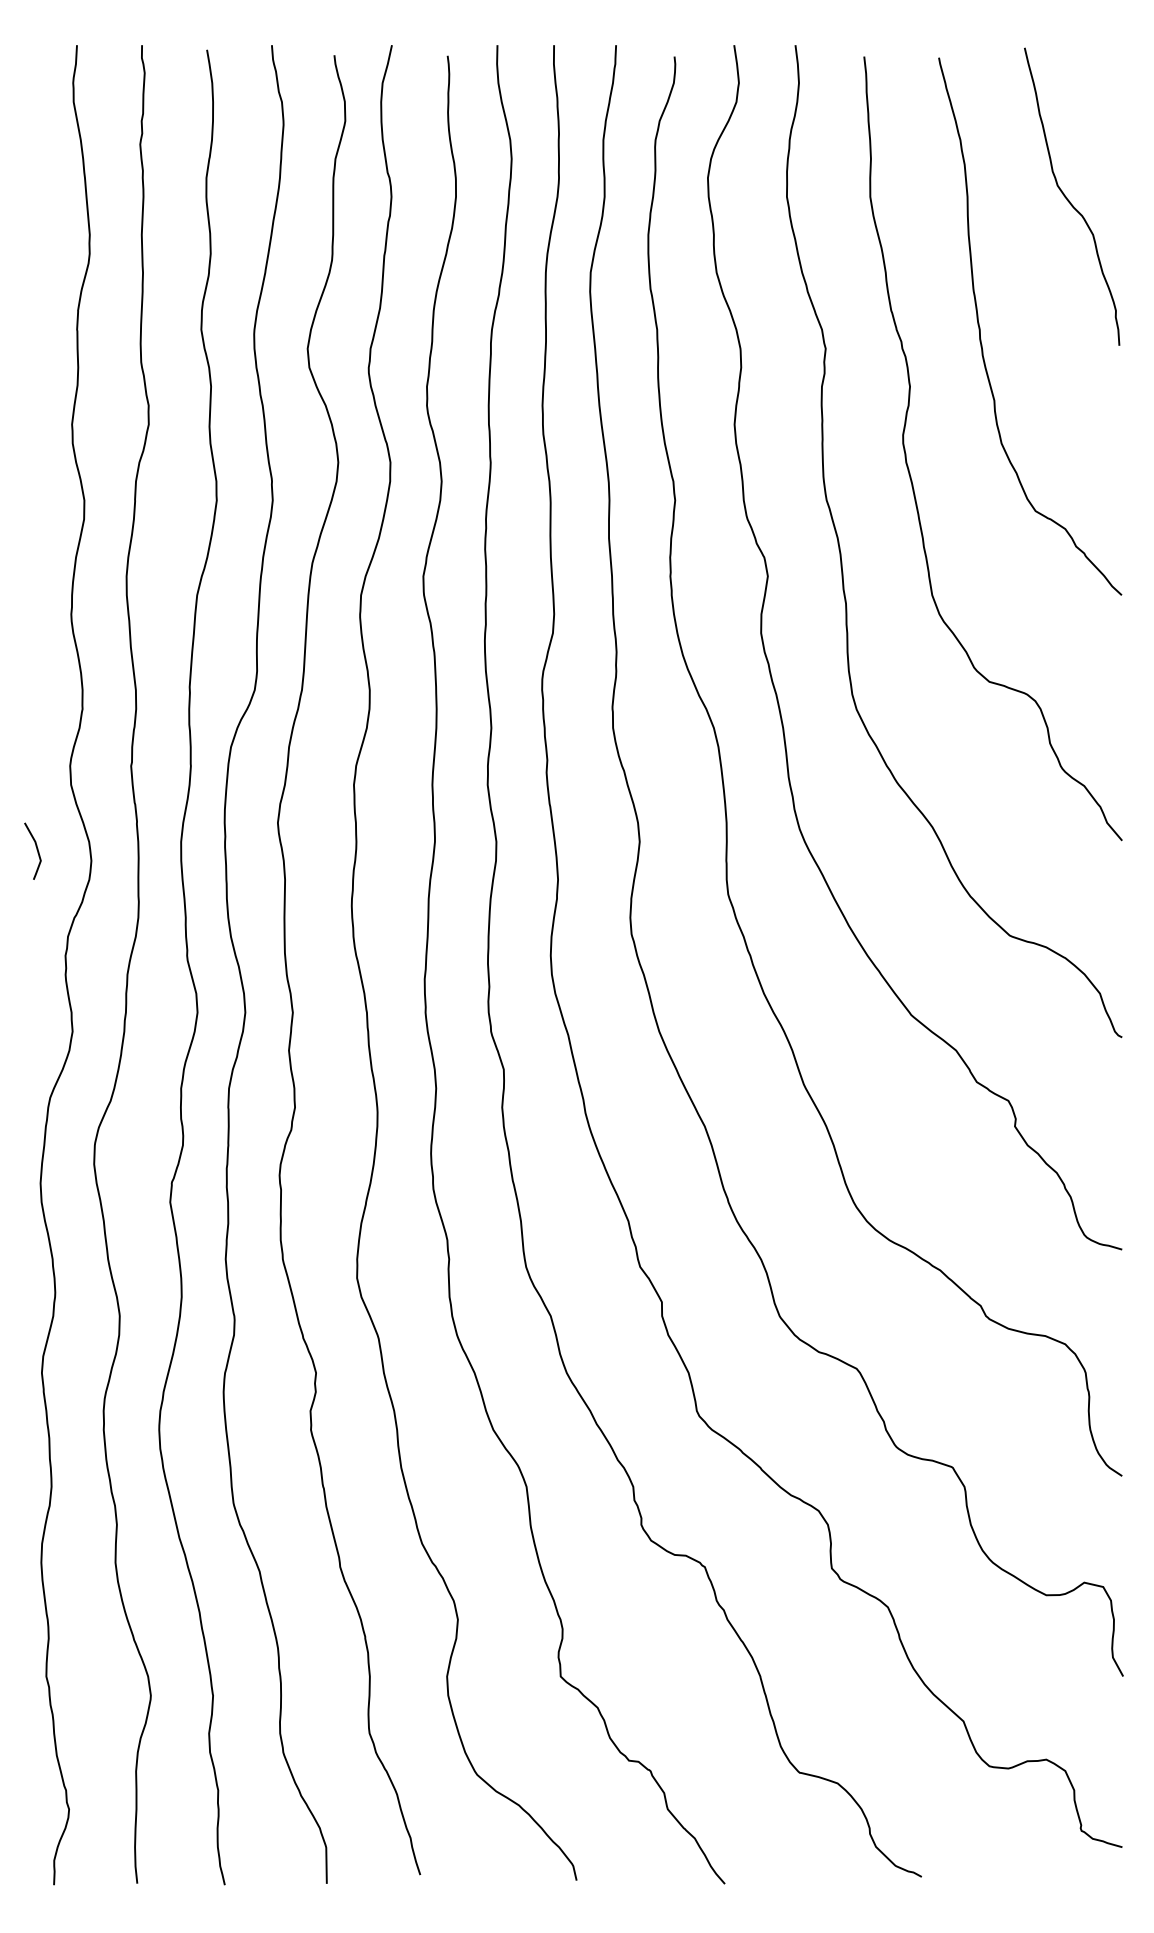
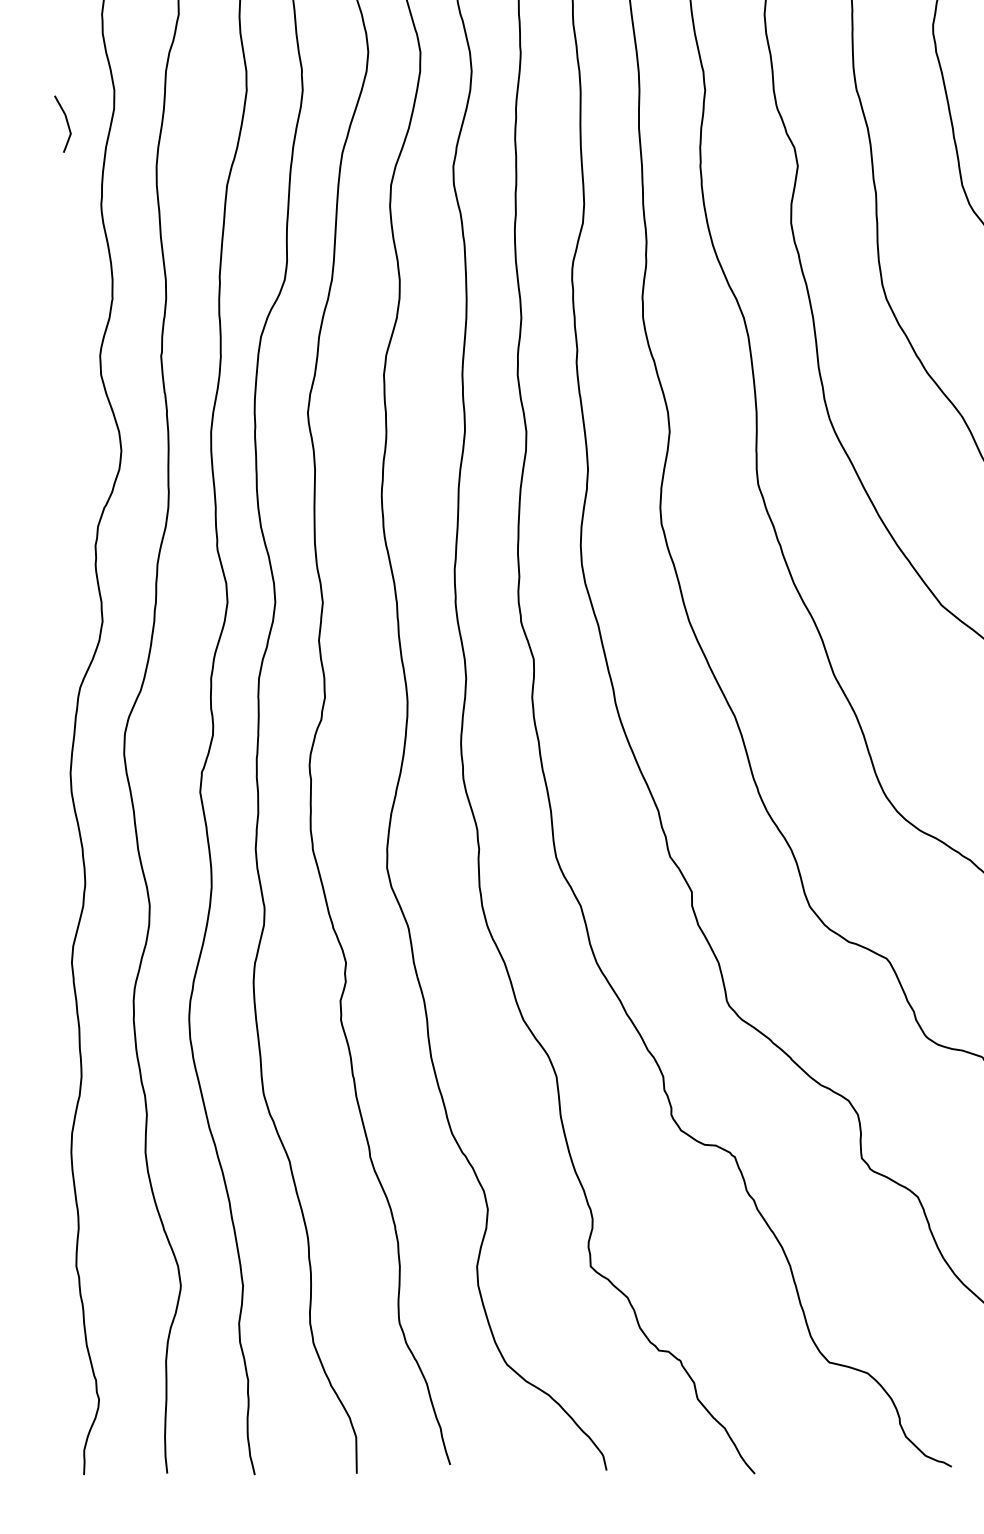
line: (36, 850) -> (66, 123), moved

